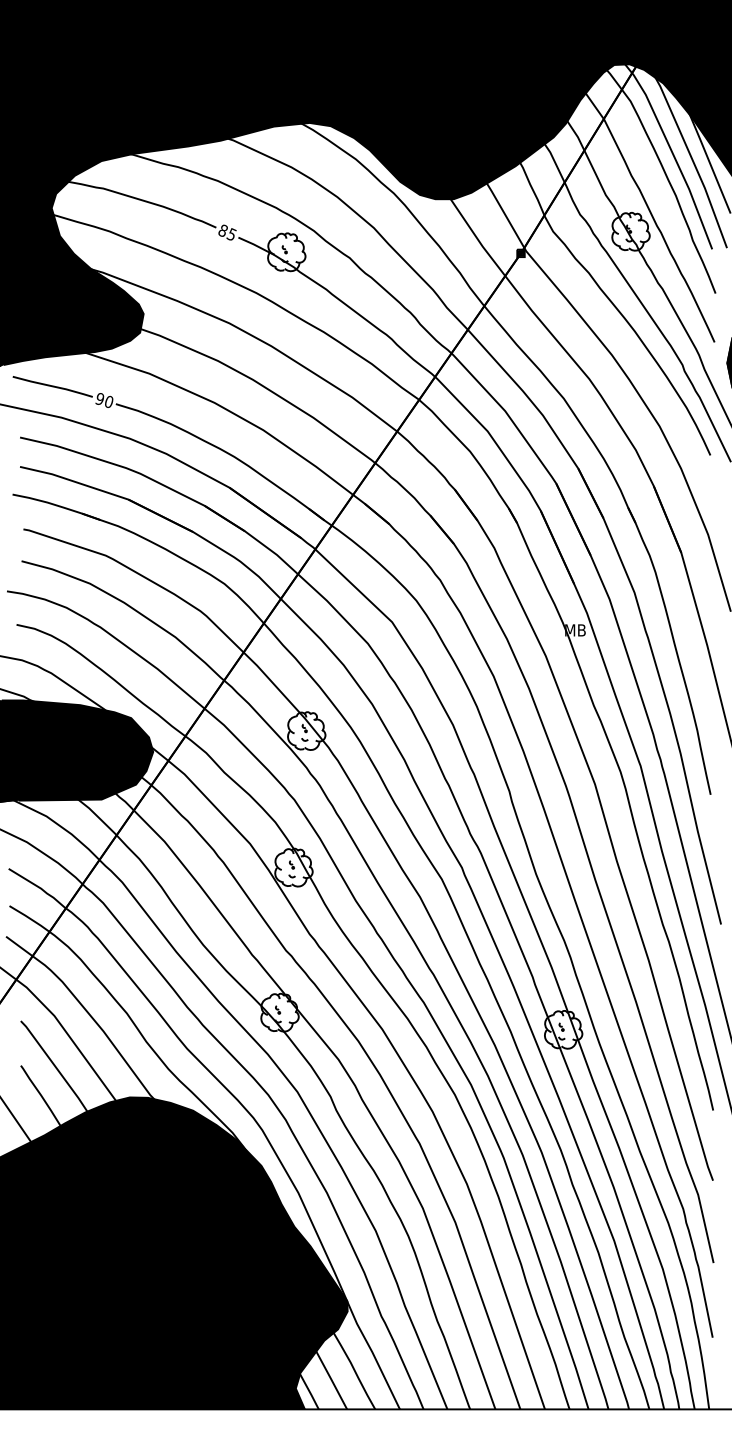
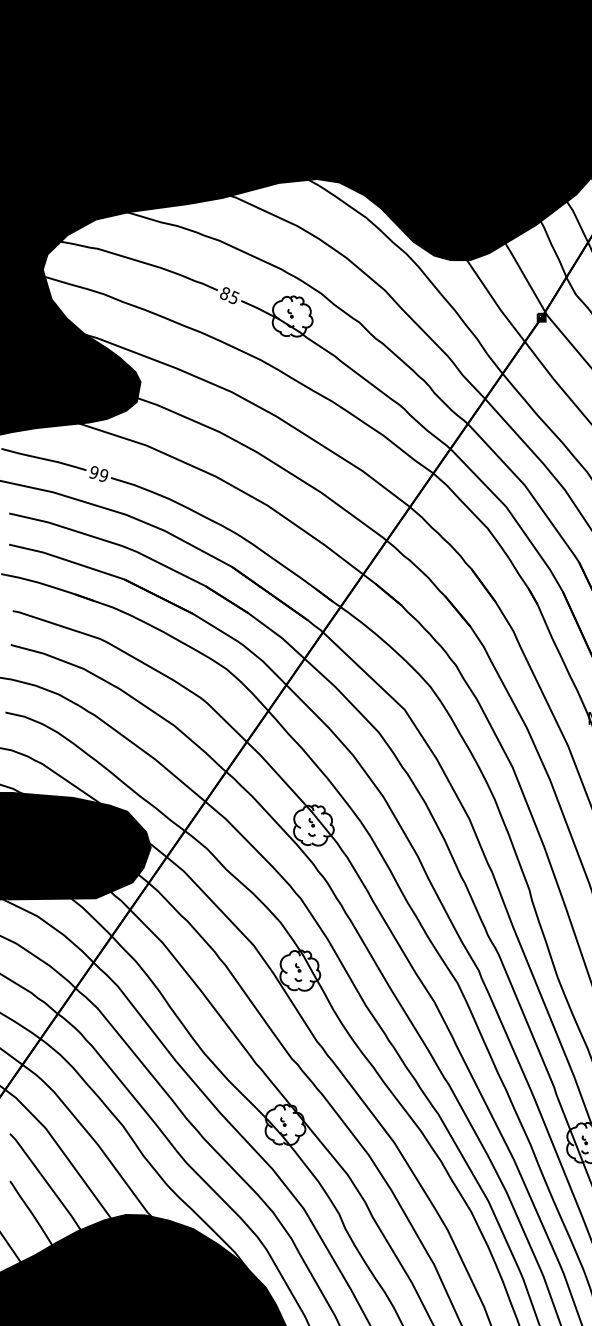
text: (107, 401) -> (102, 475), 90 -> 99

